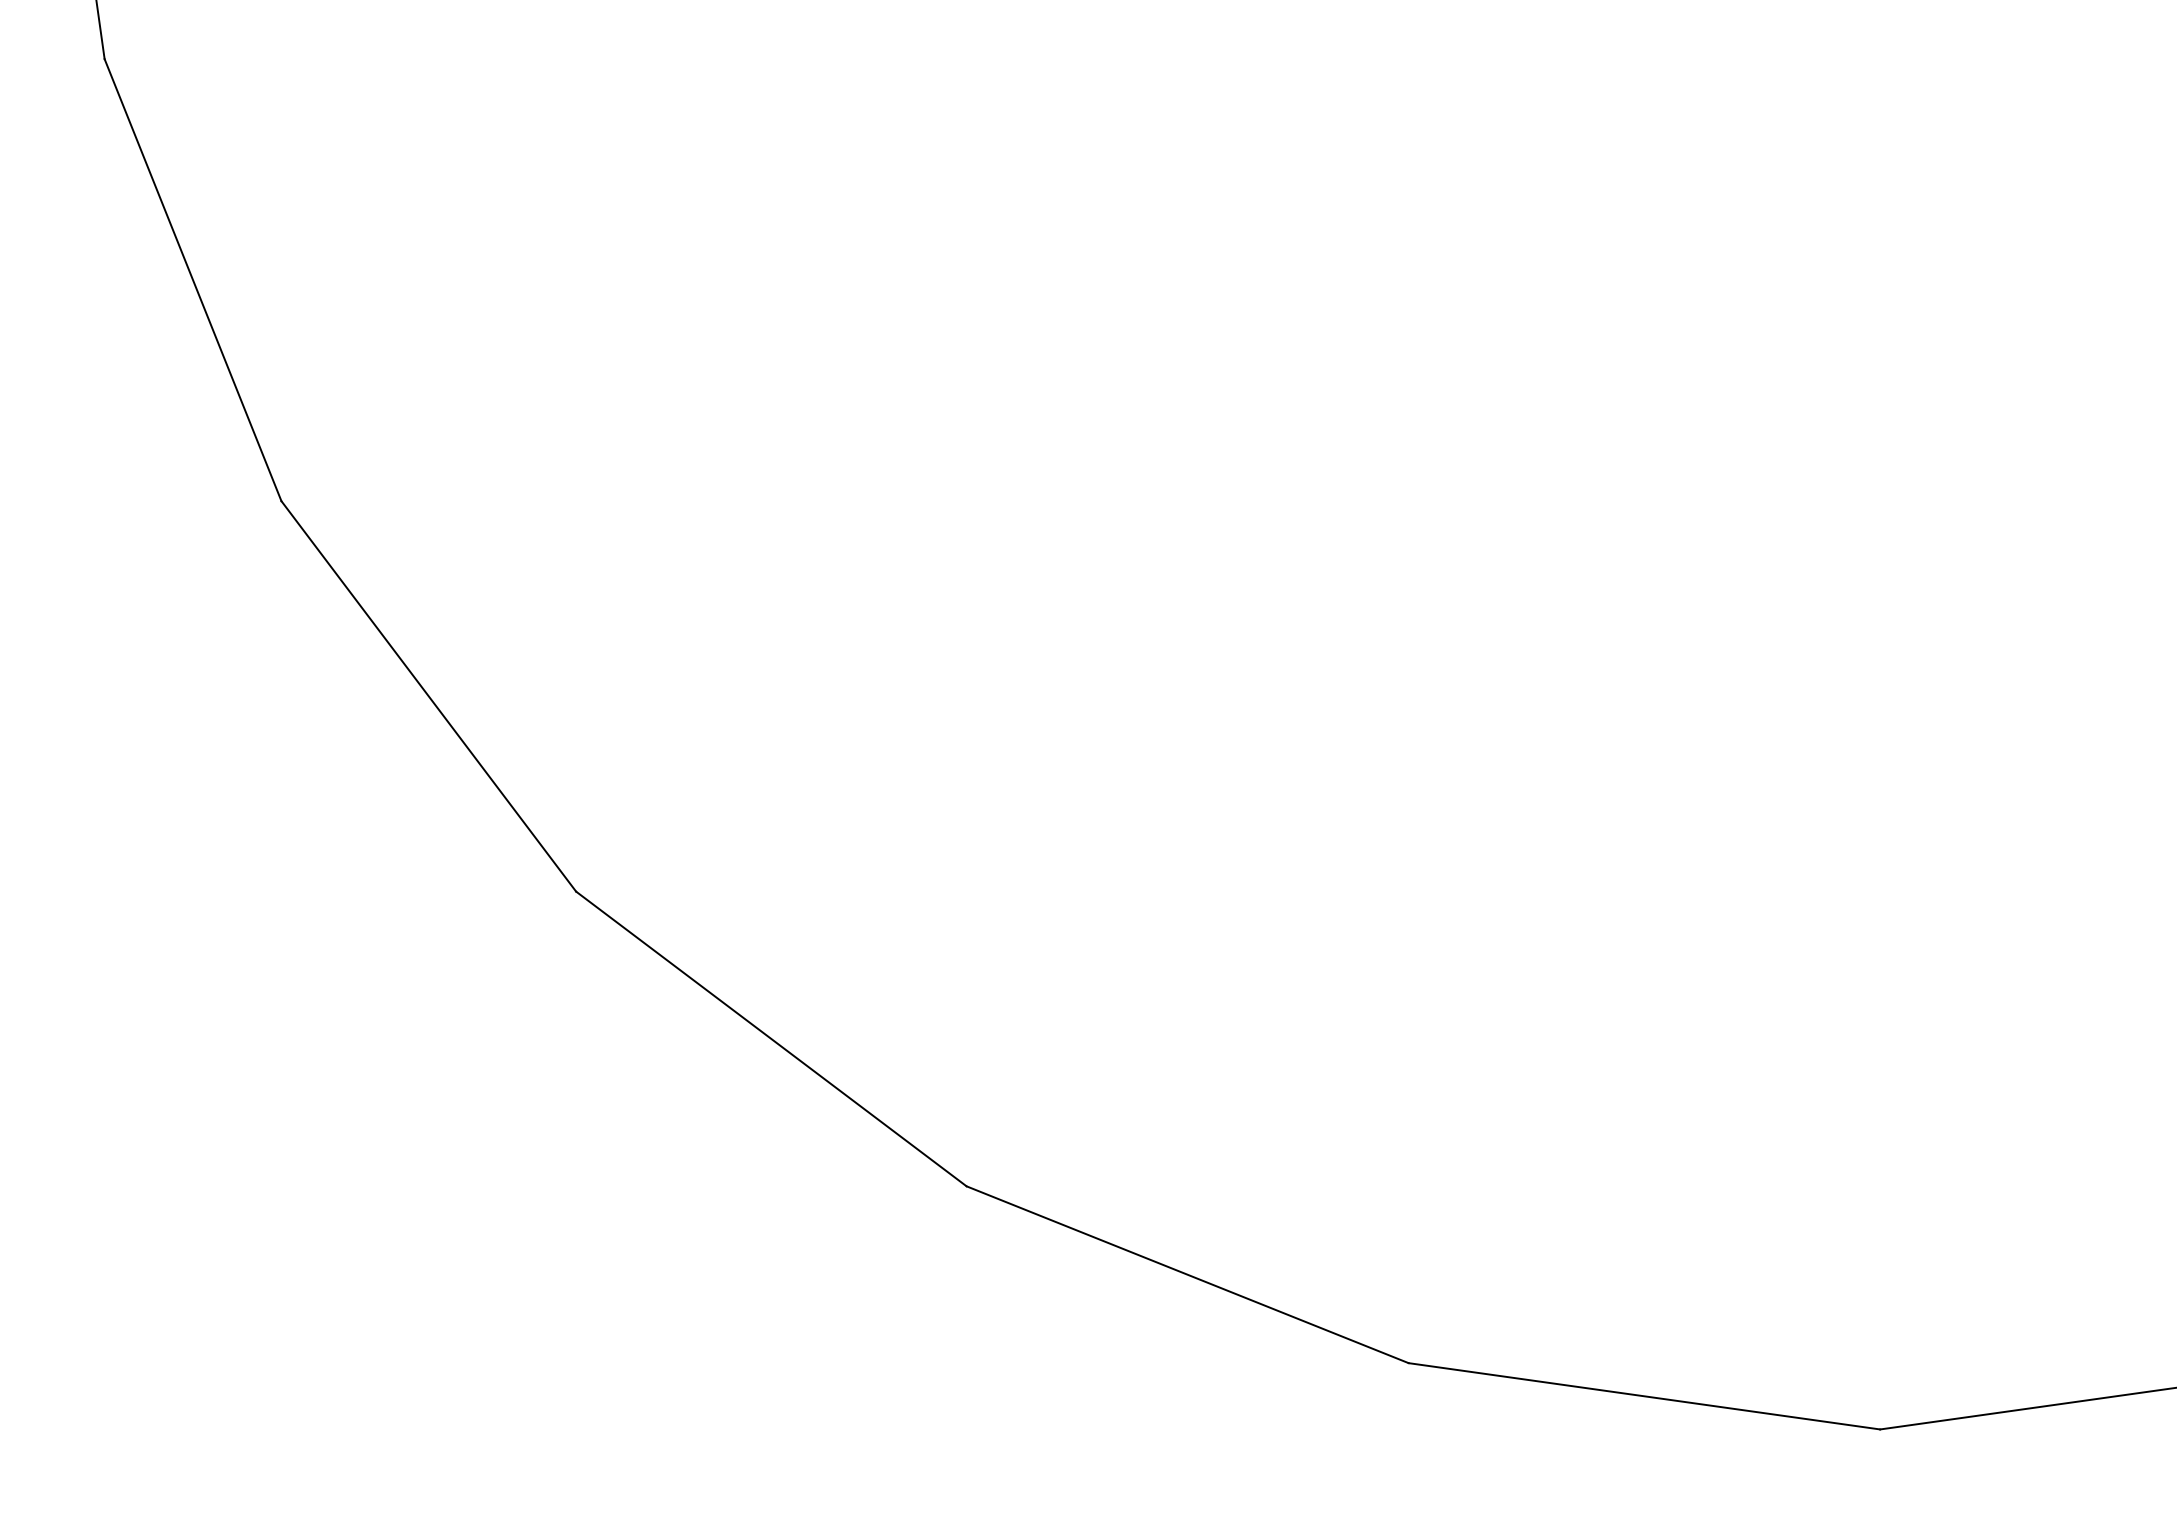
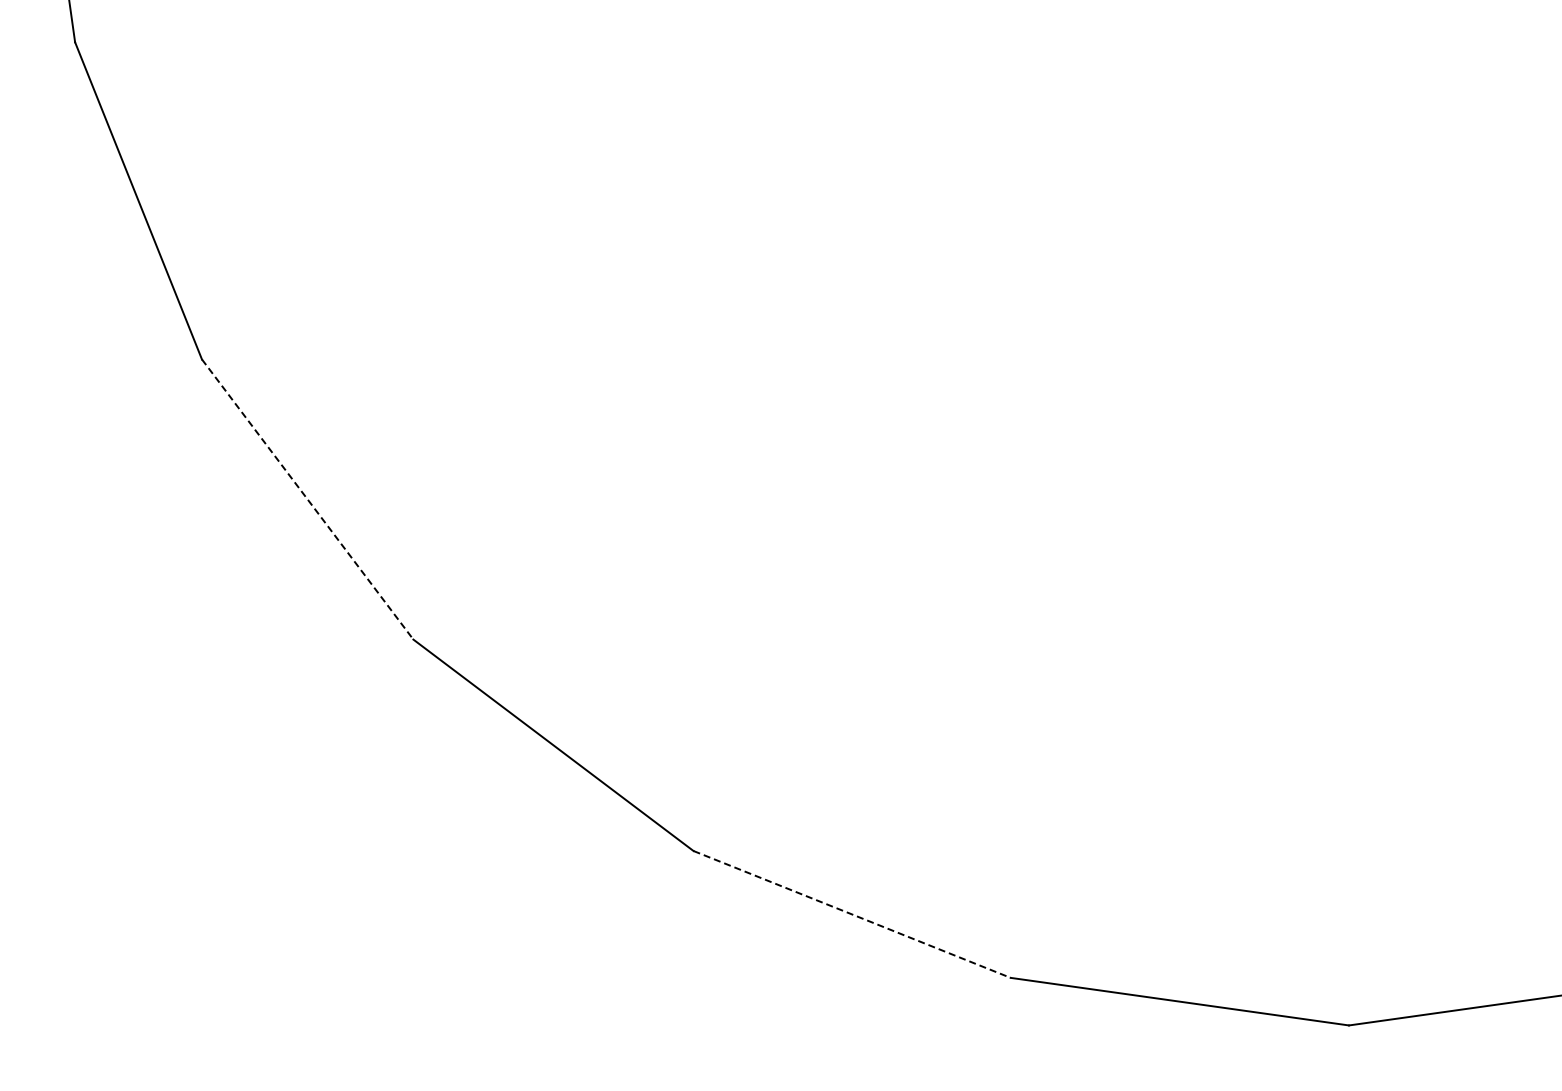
line: (428, 696) -> (307, 499), solid -> dashed
line: (1188, 1274) -> (852, 914), solid -> dashed

